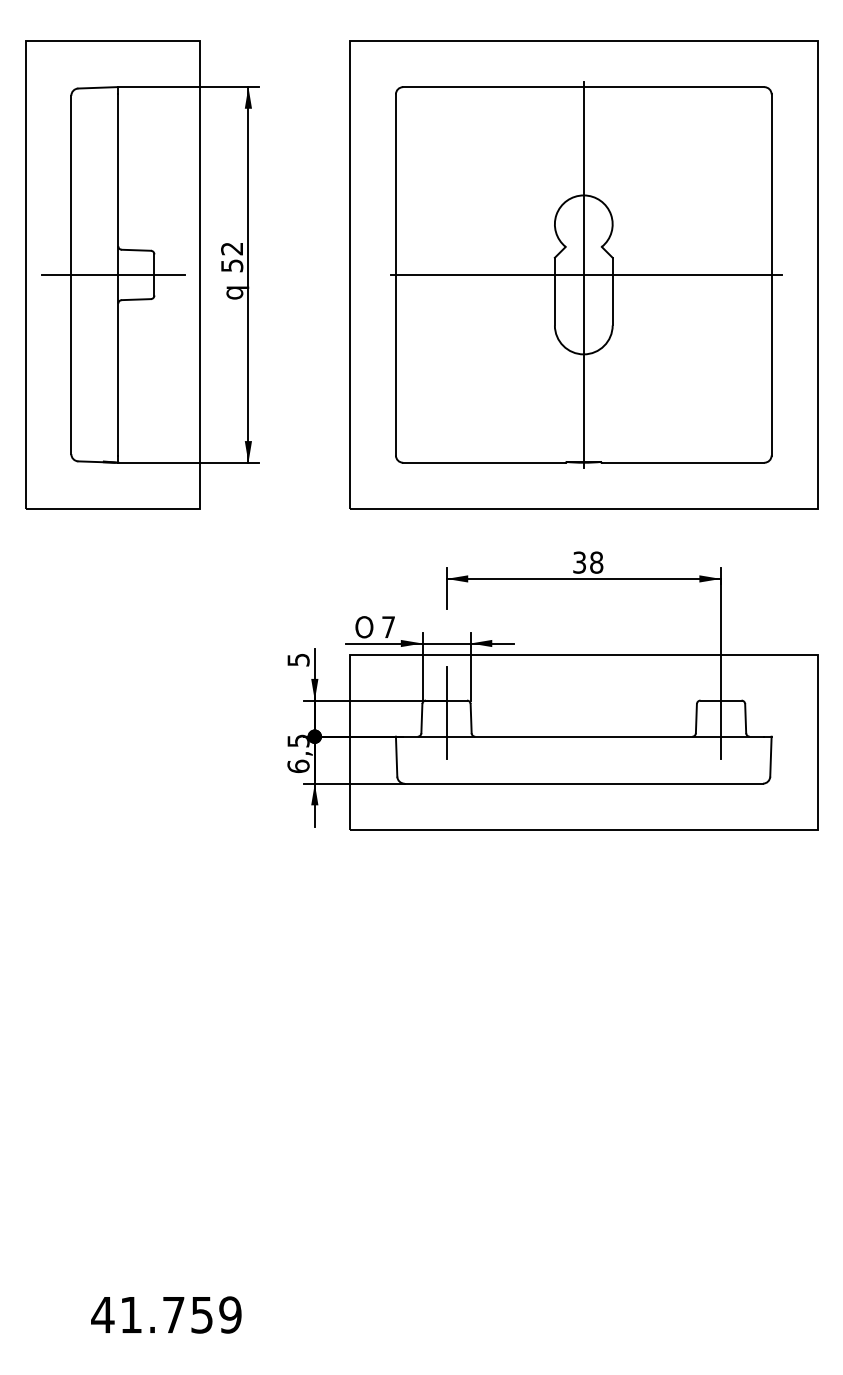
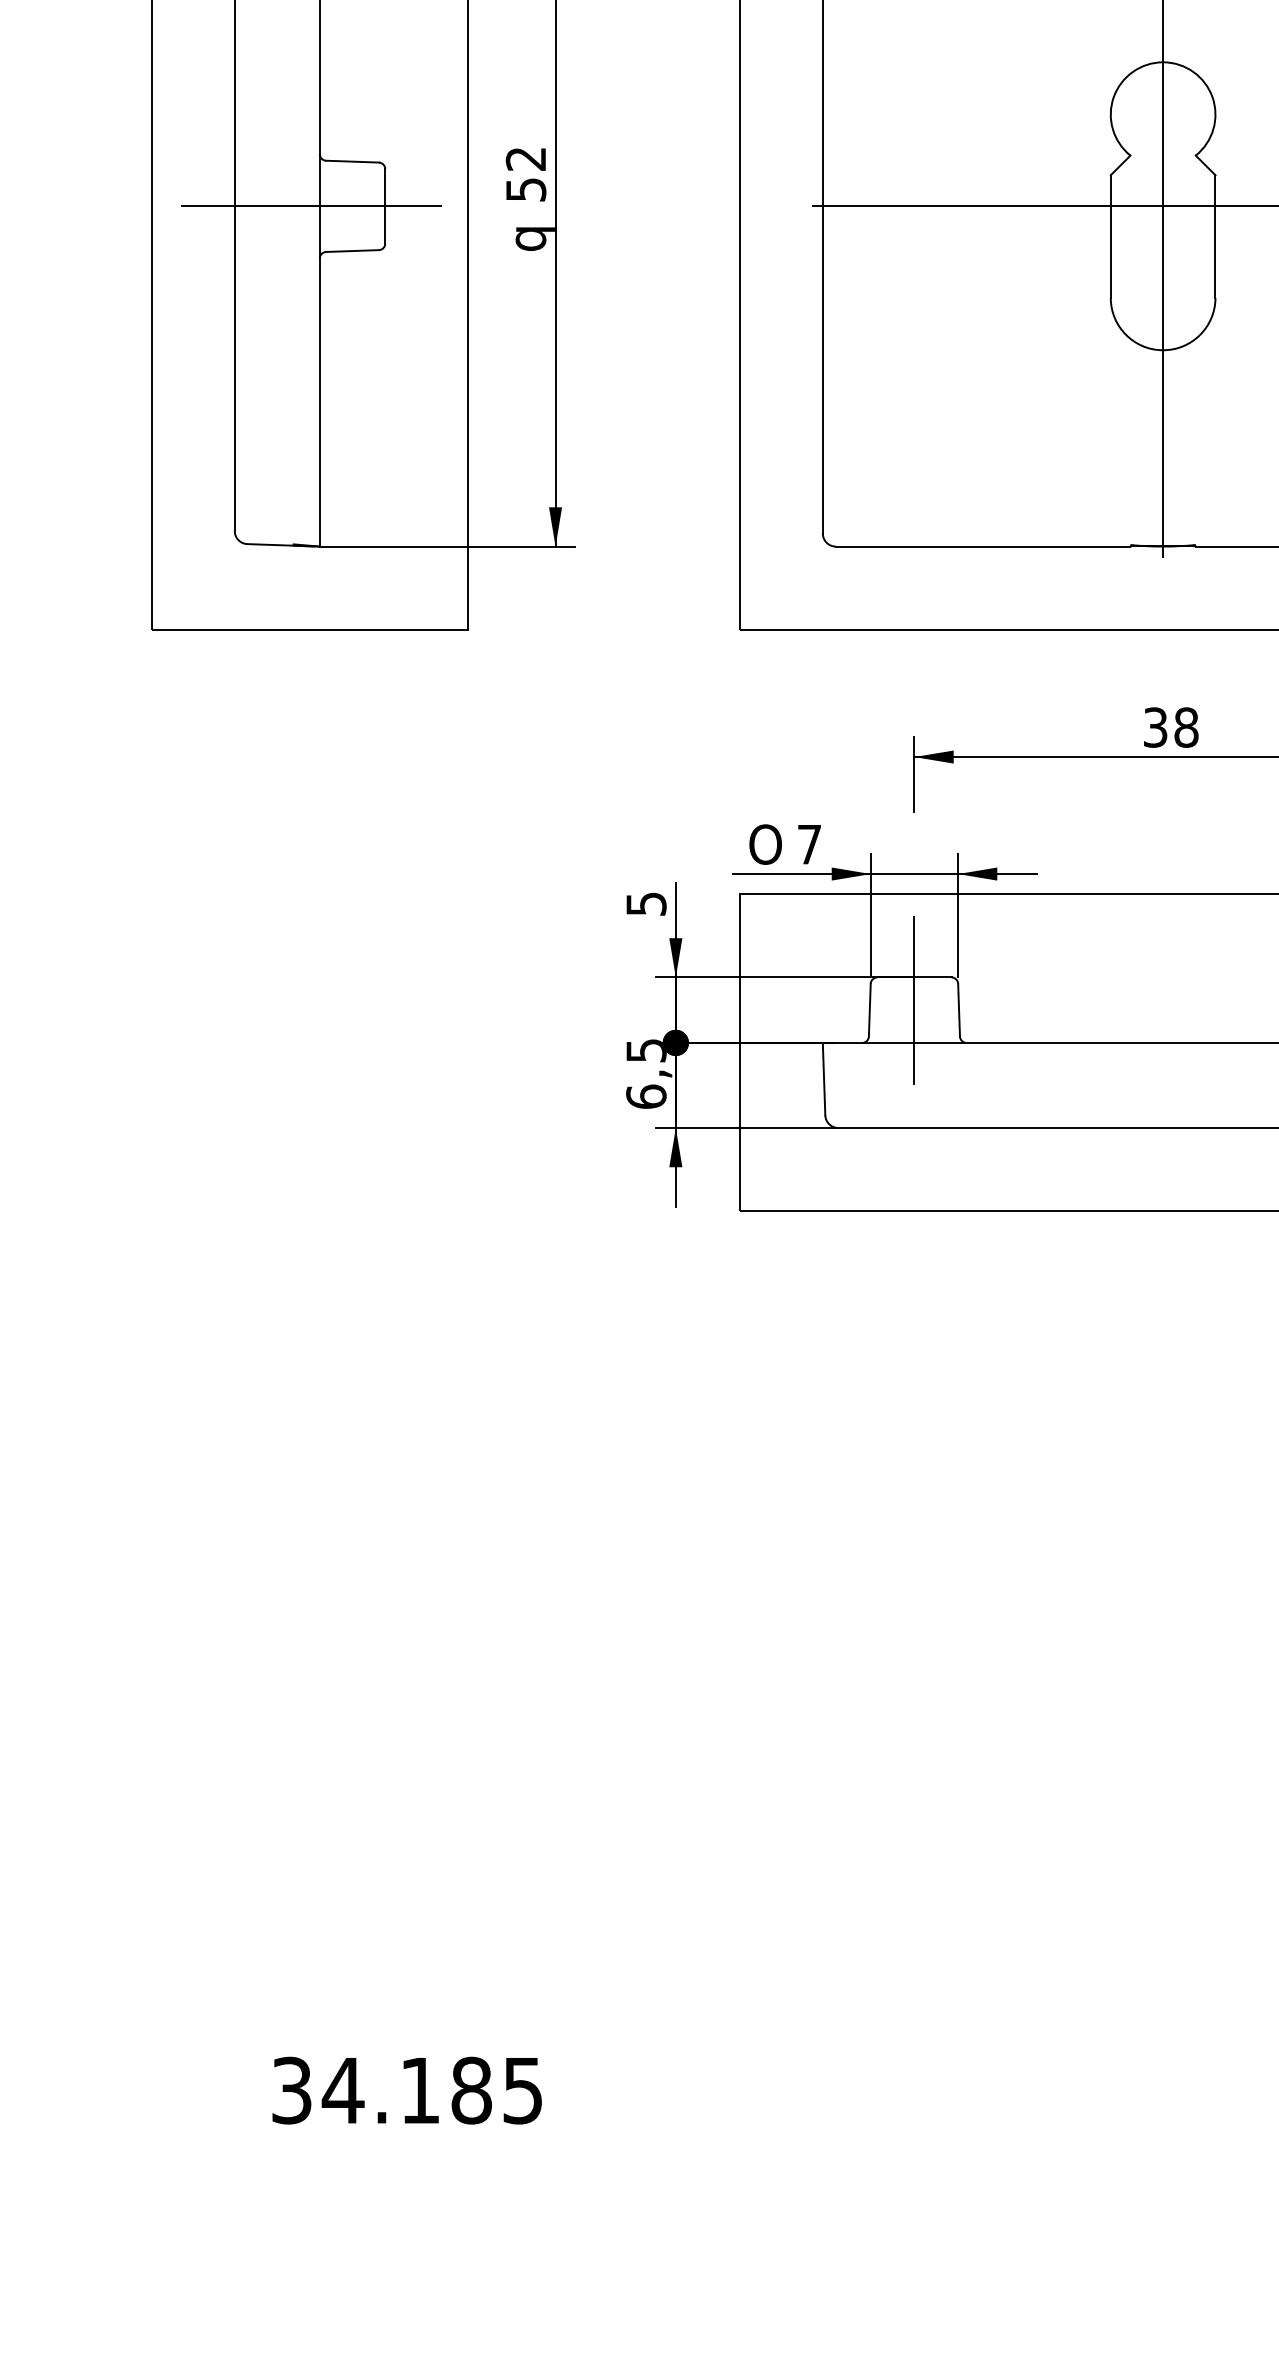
text: (166, 1314) -> (407, 2089), 41.759 -> 34.185

